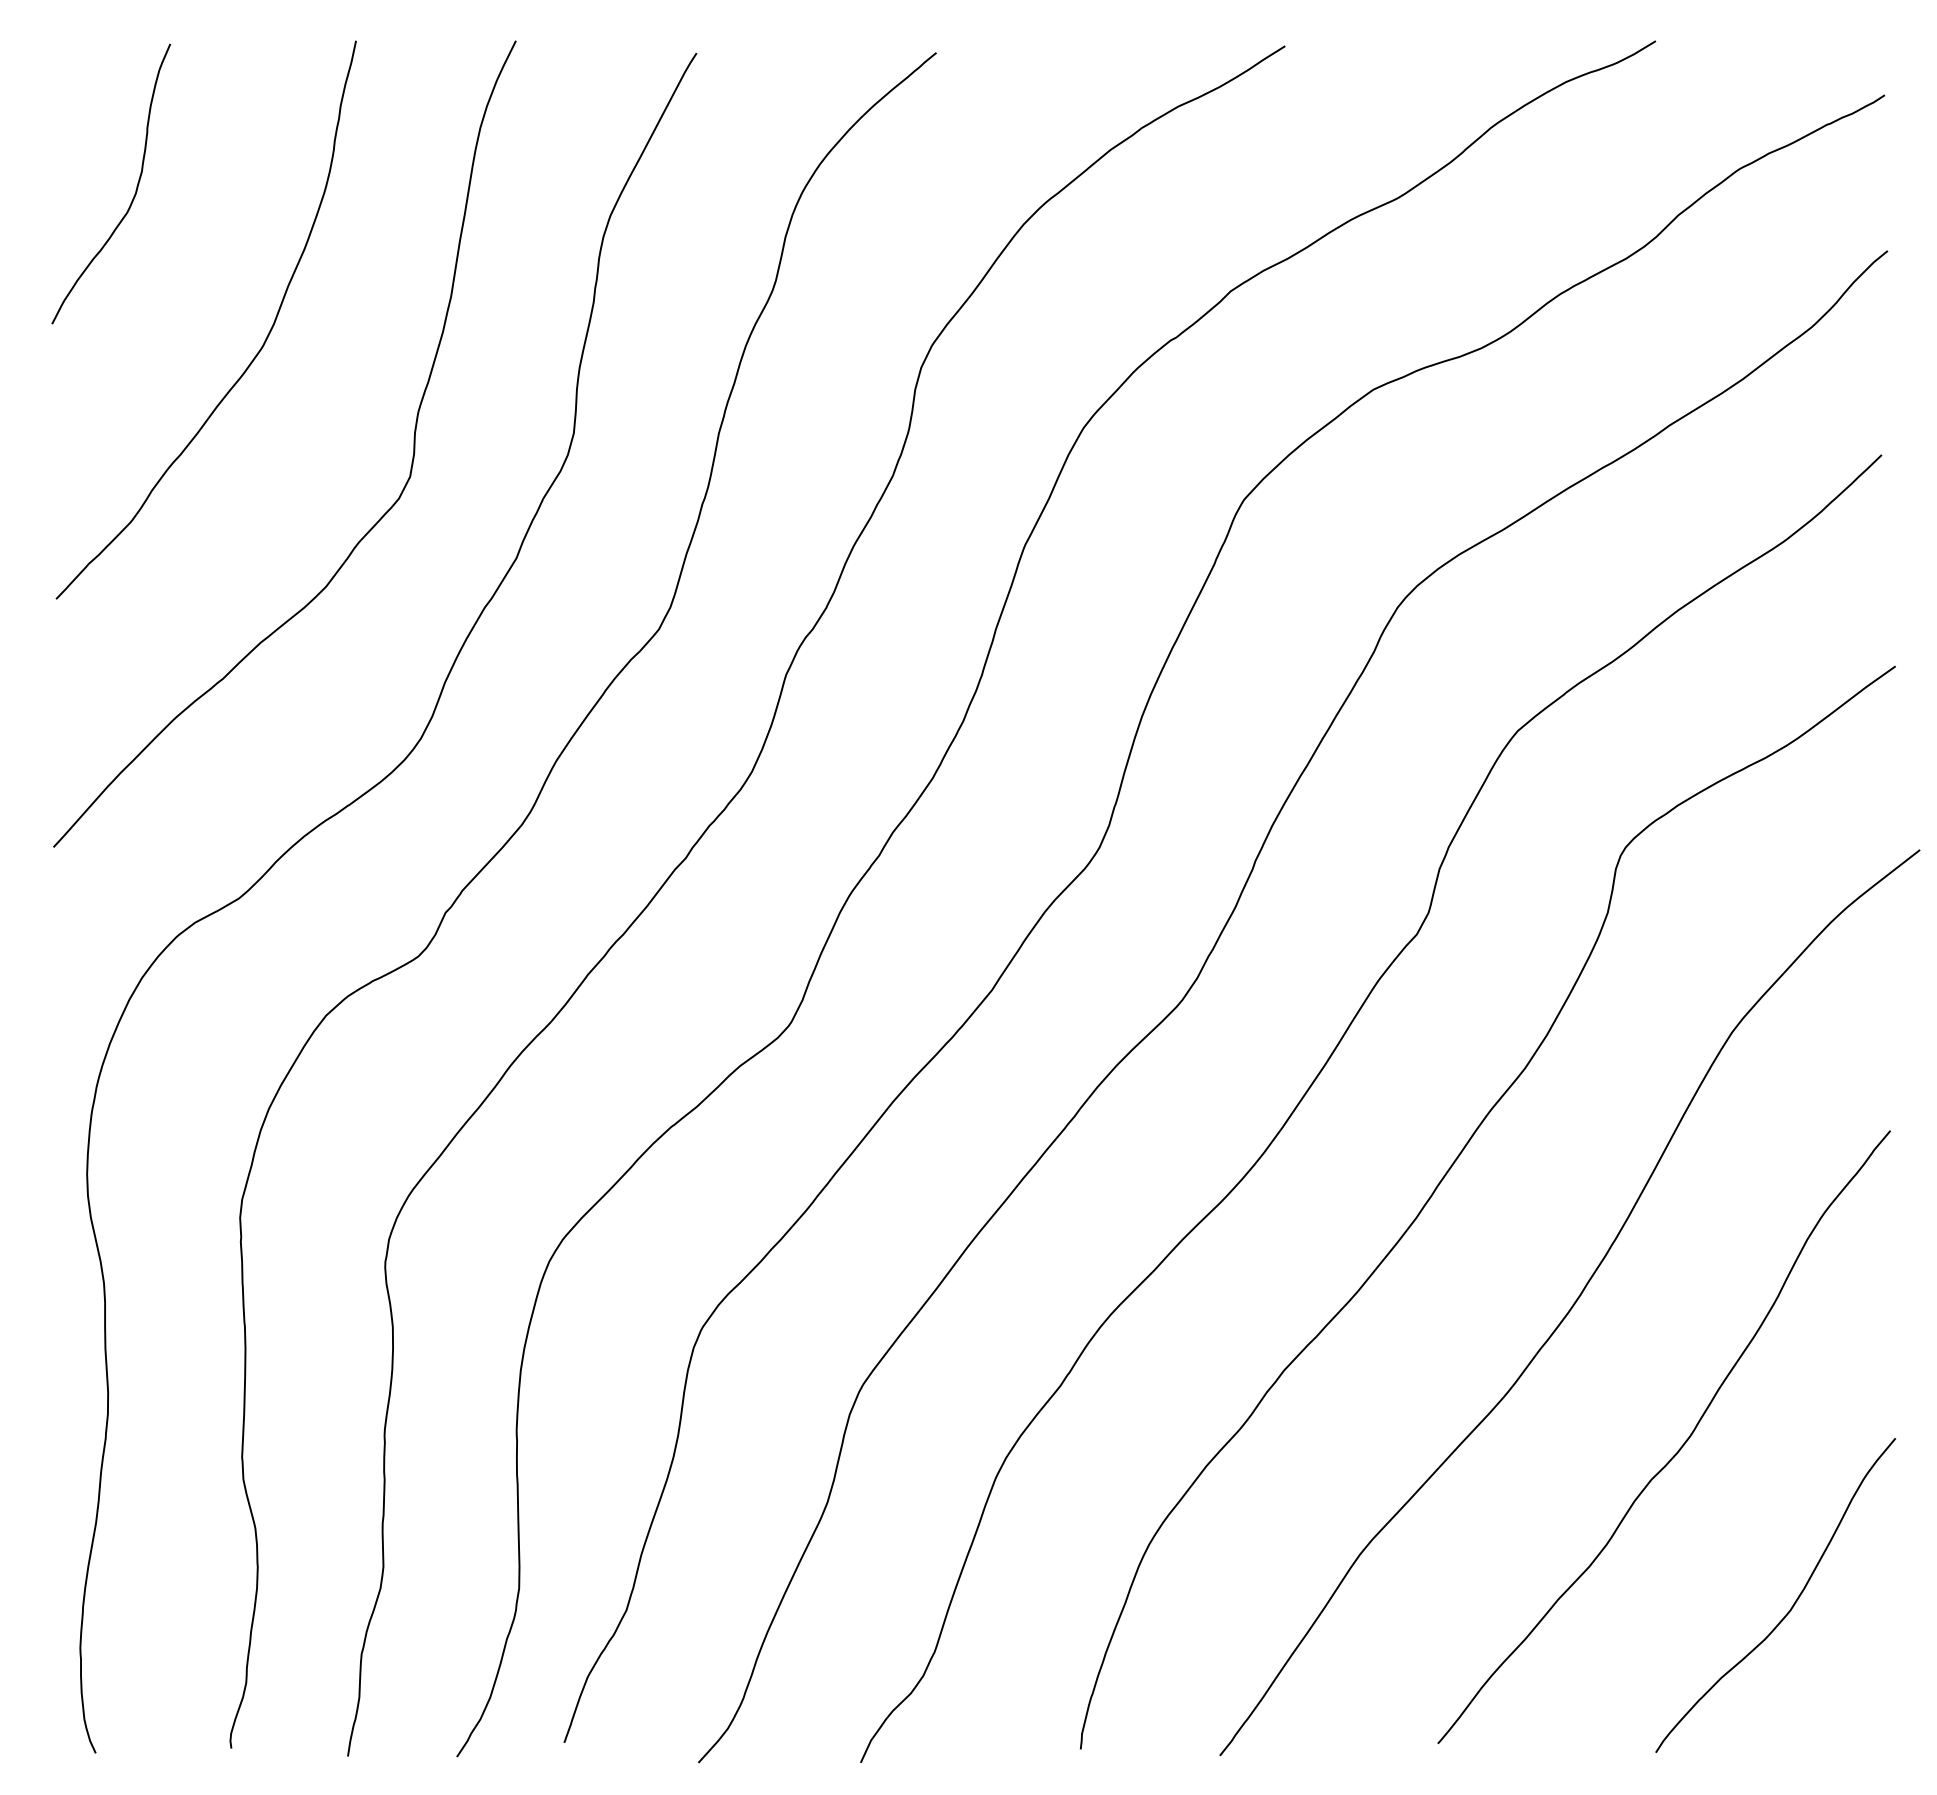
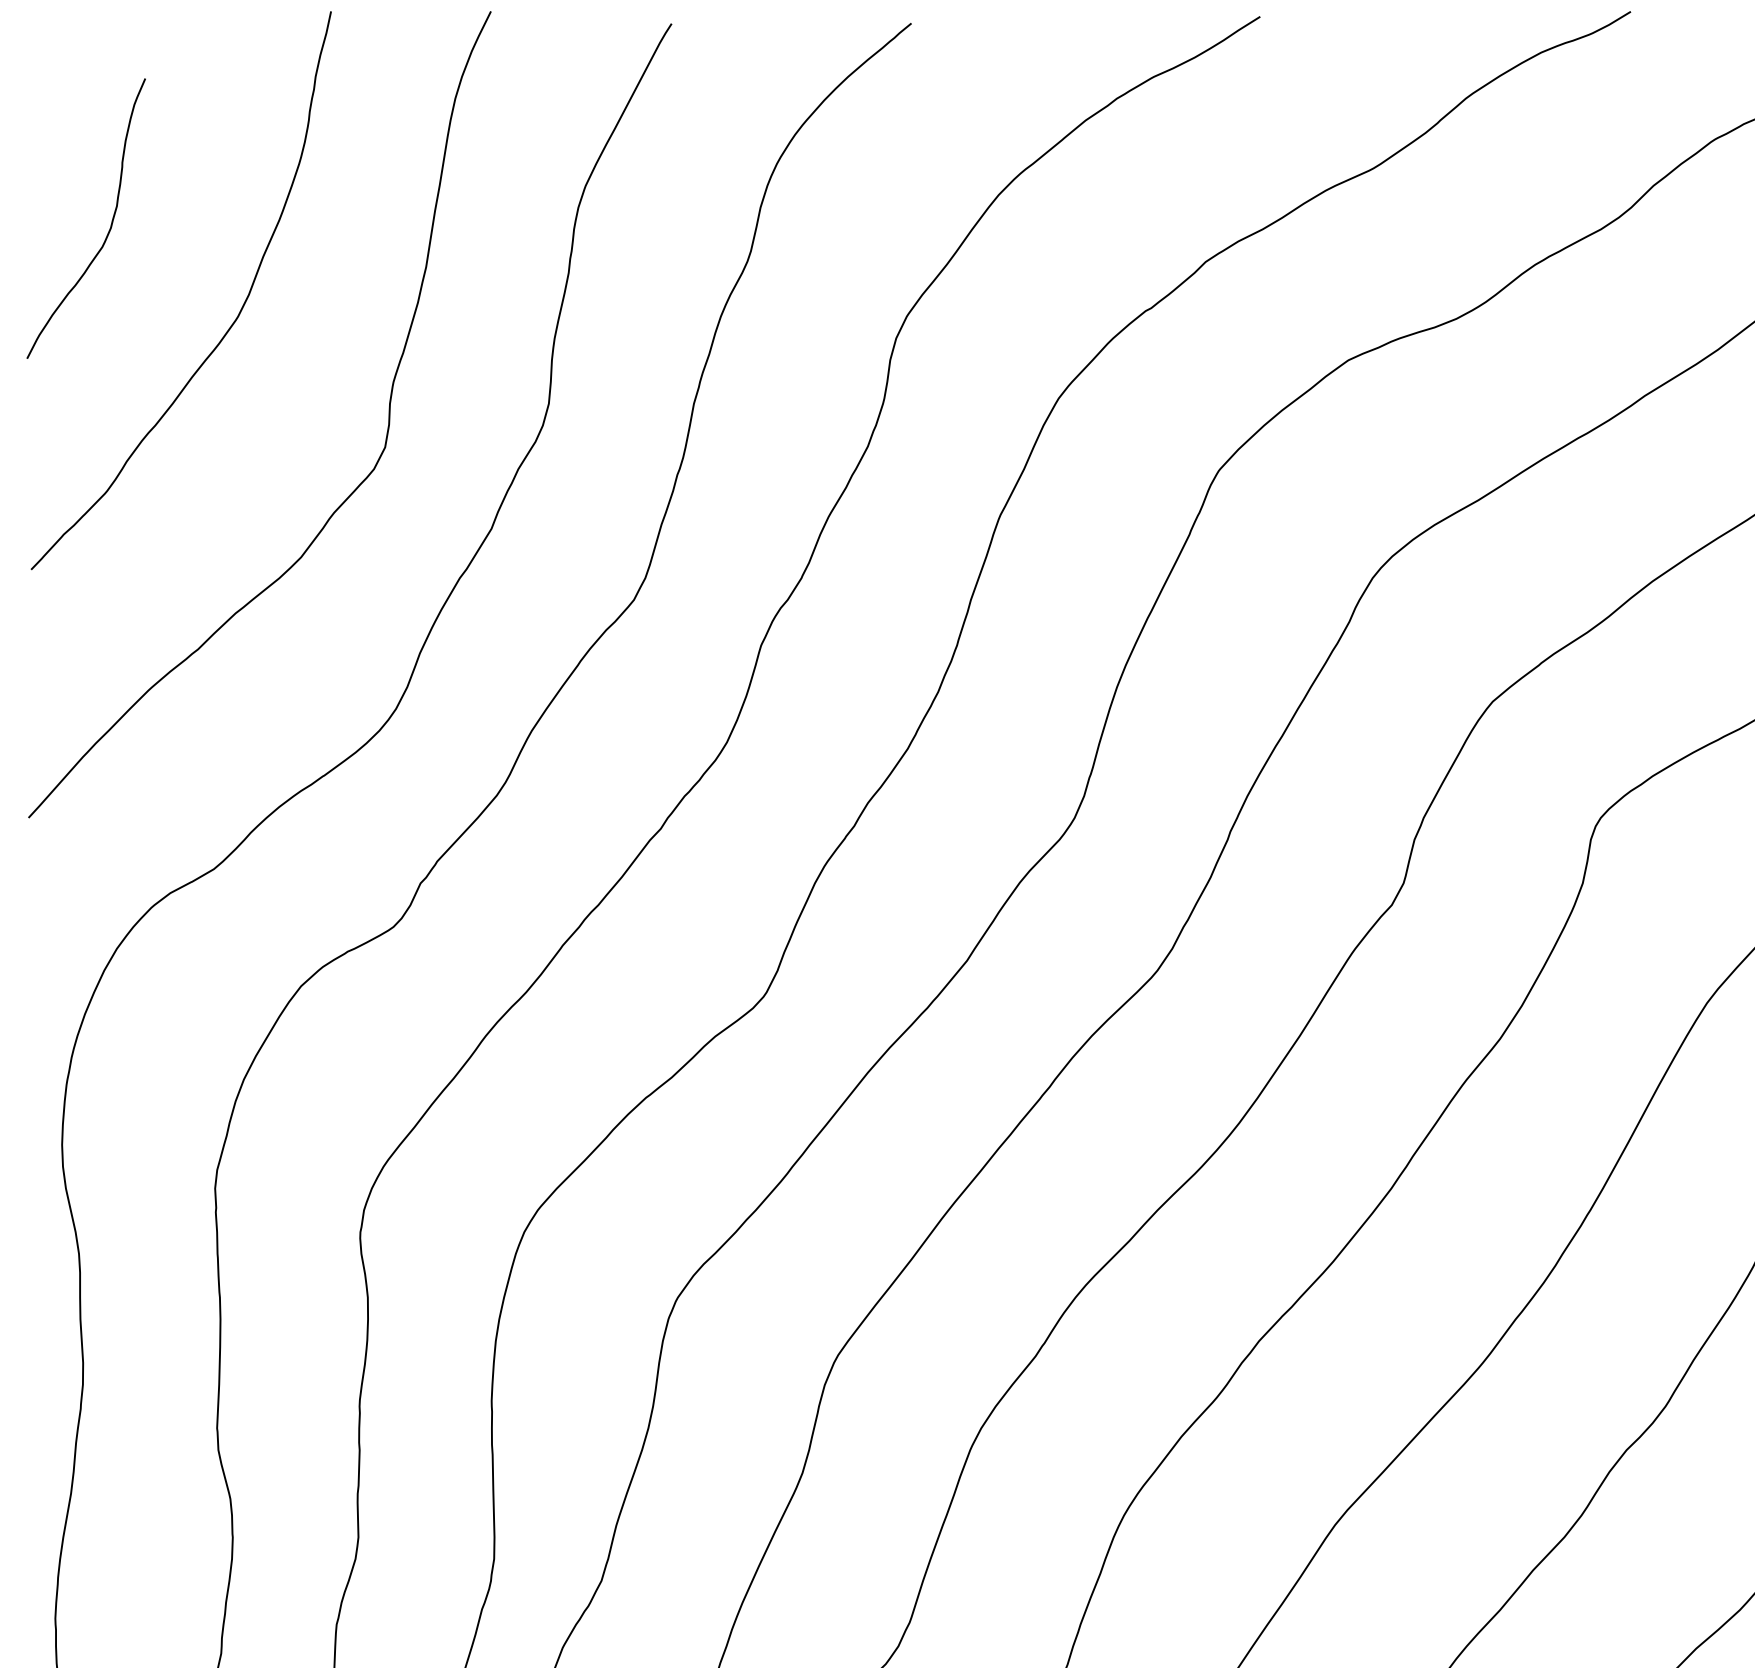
curve: (135, 190) -> (110, 225), moved

